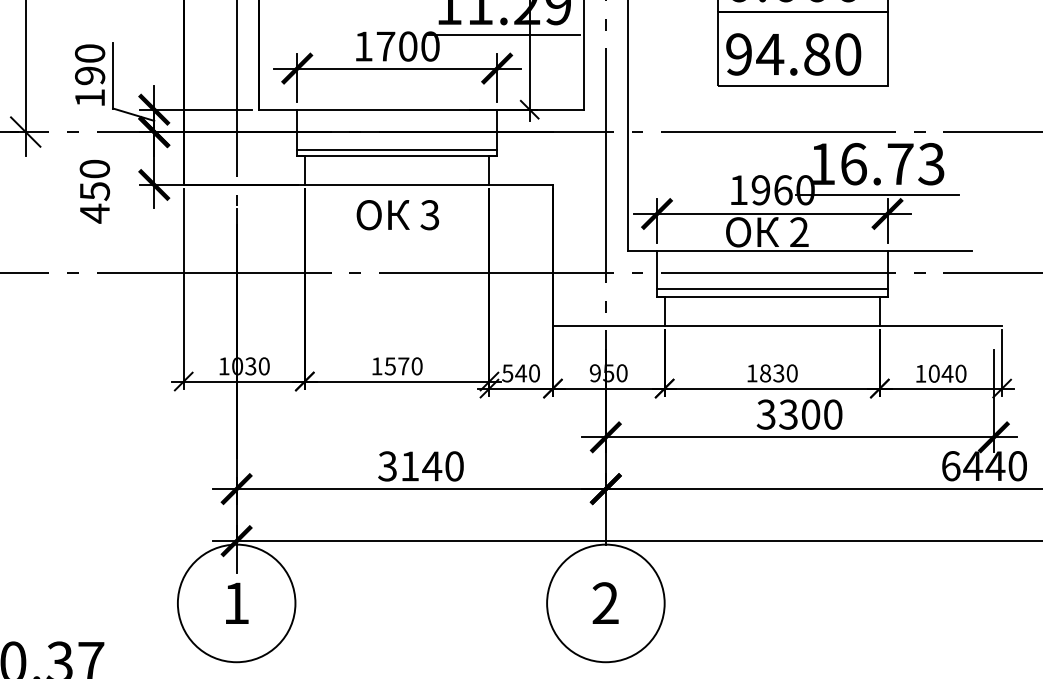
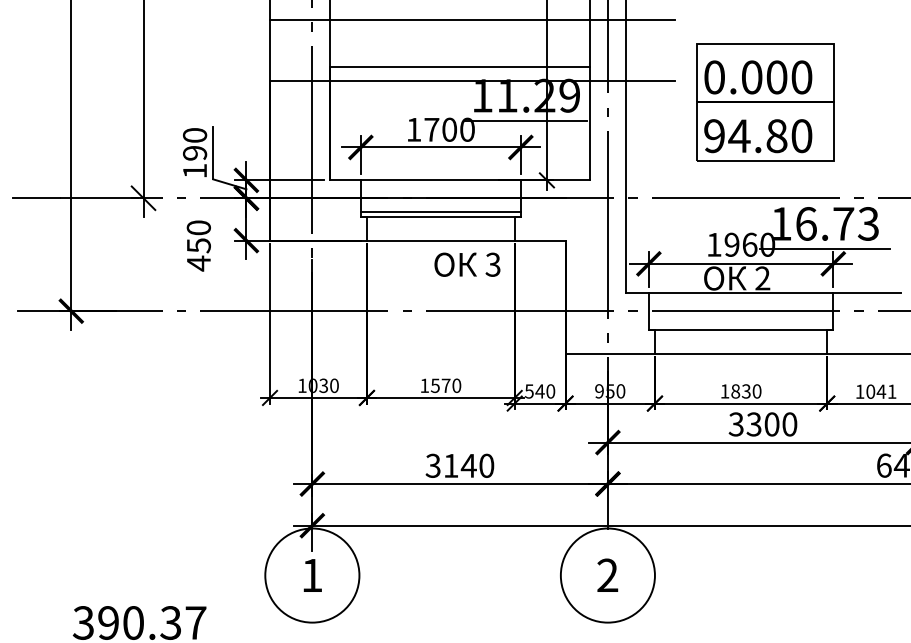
text: (397, 214) -> (467, 264), moved
line: (771, 288) -> (740, 323), removed
text: (960, 373) -> (891, 391), 1040 -> 1041

